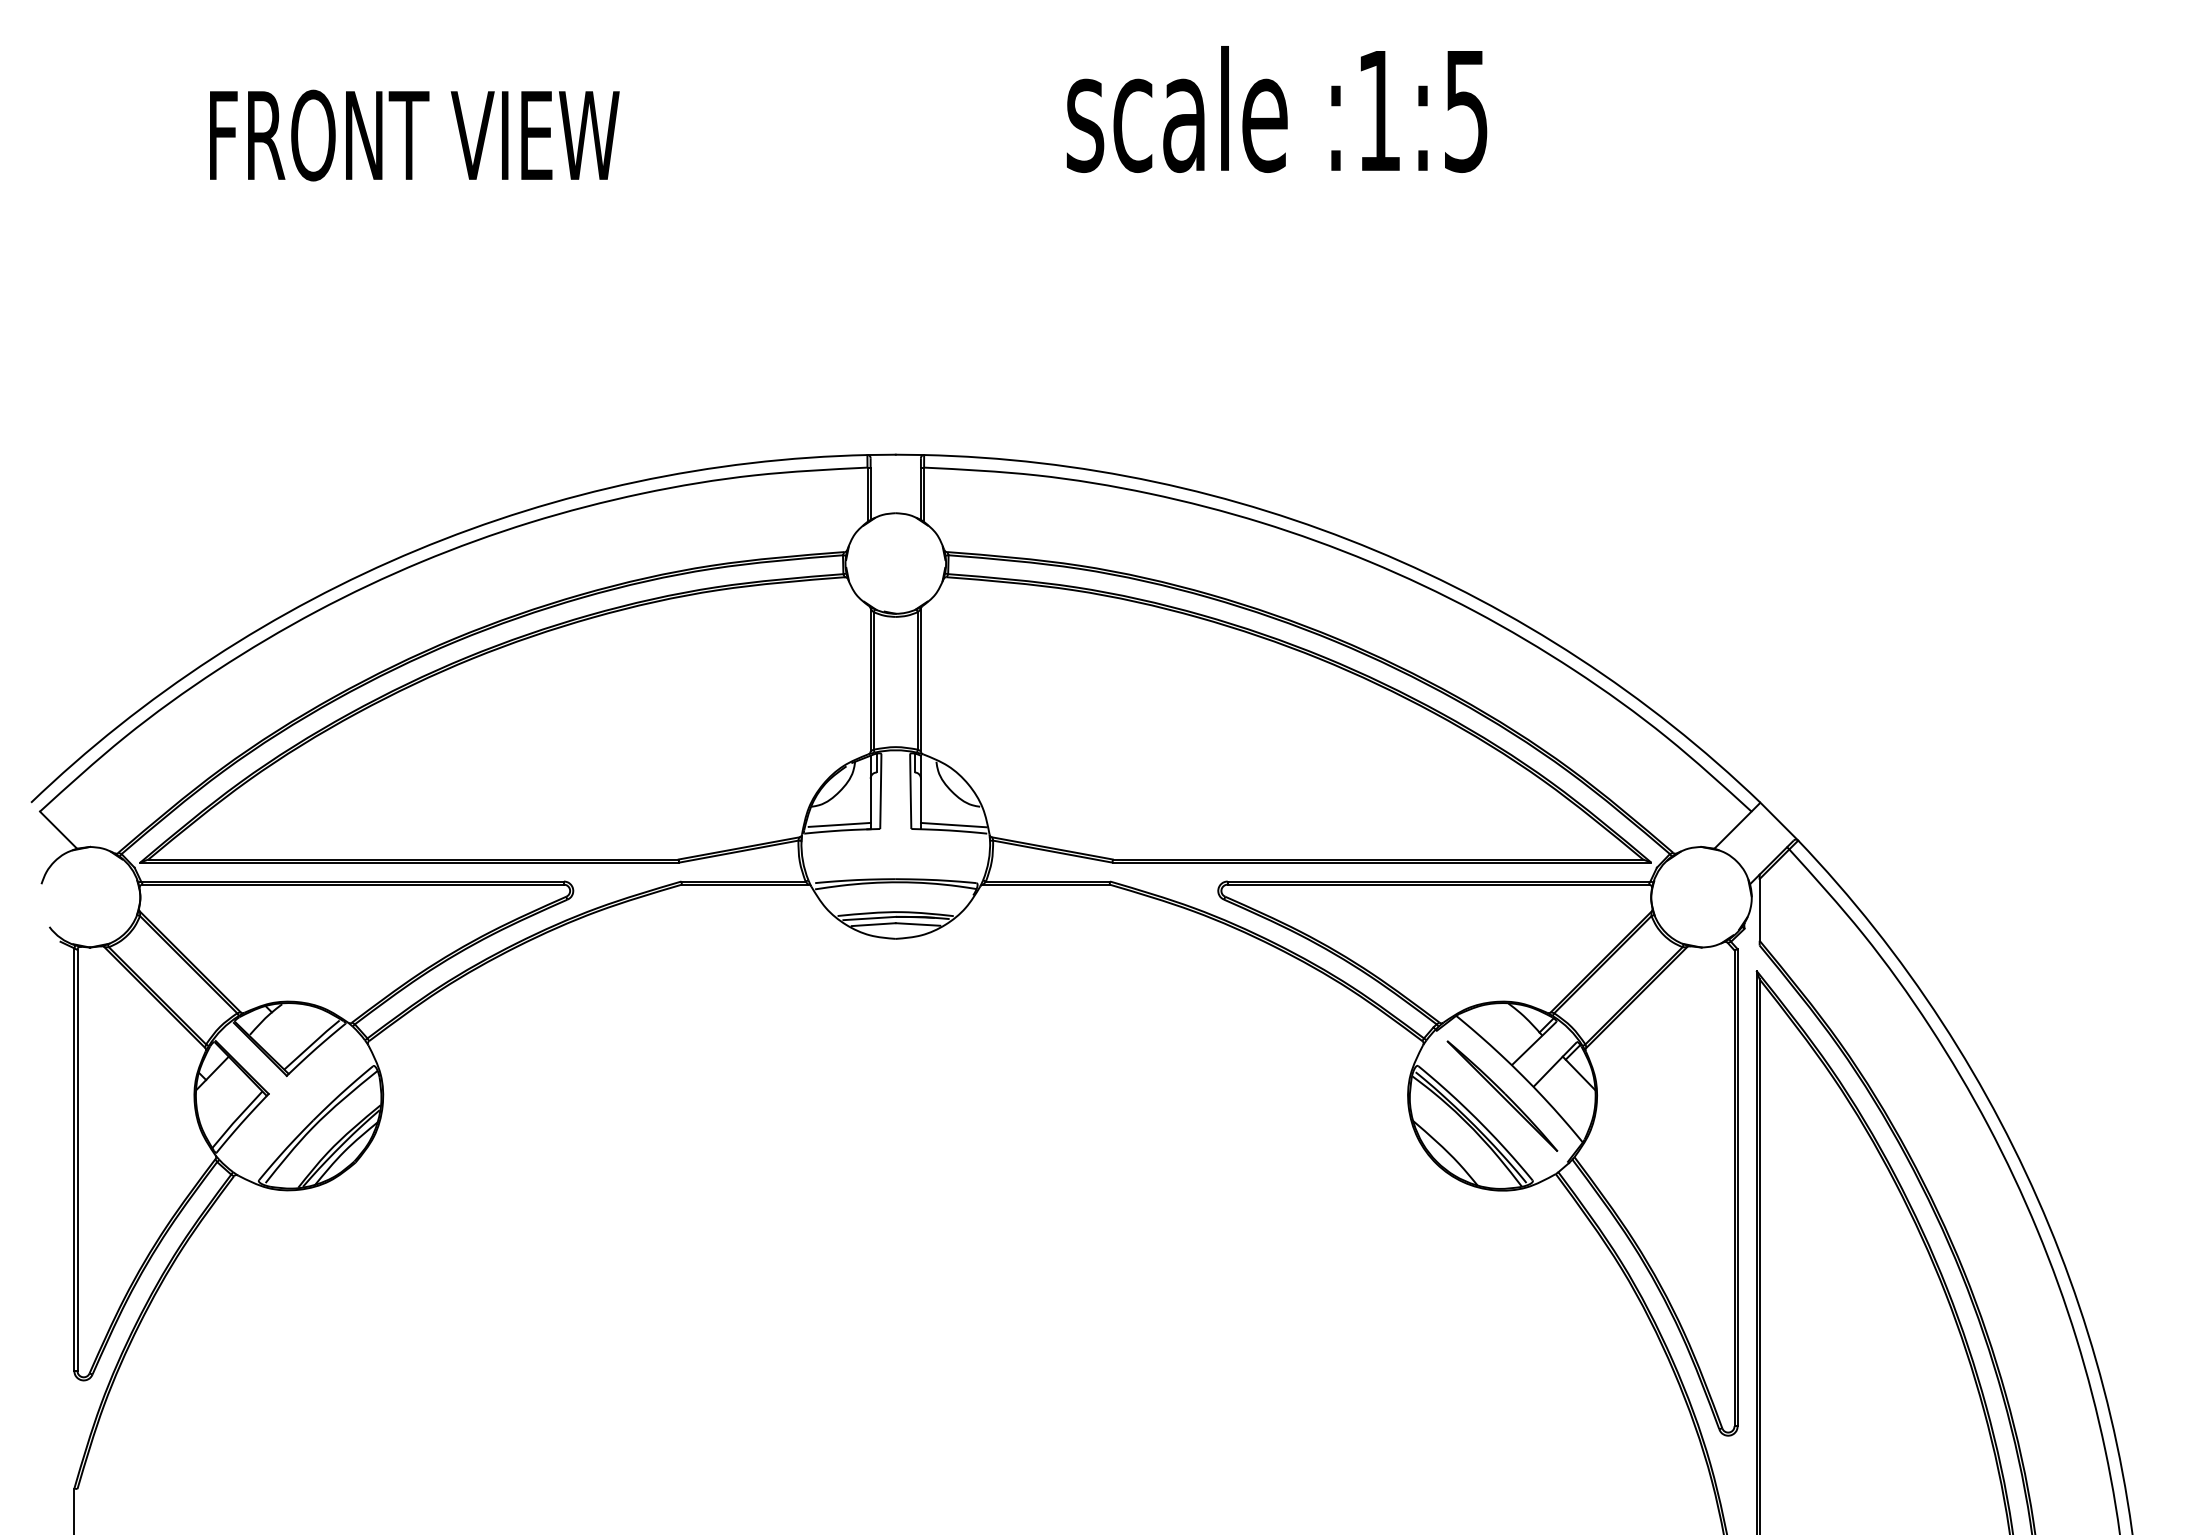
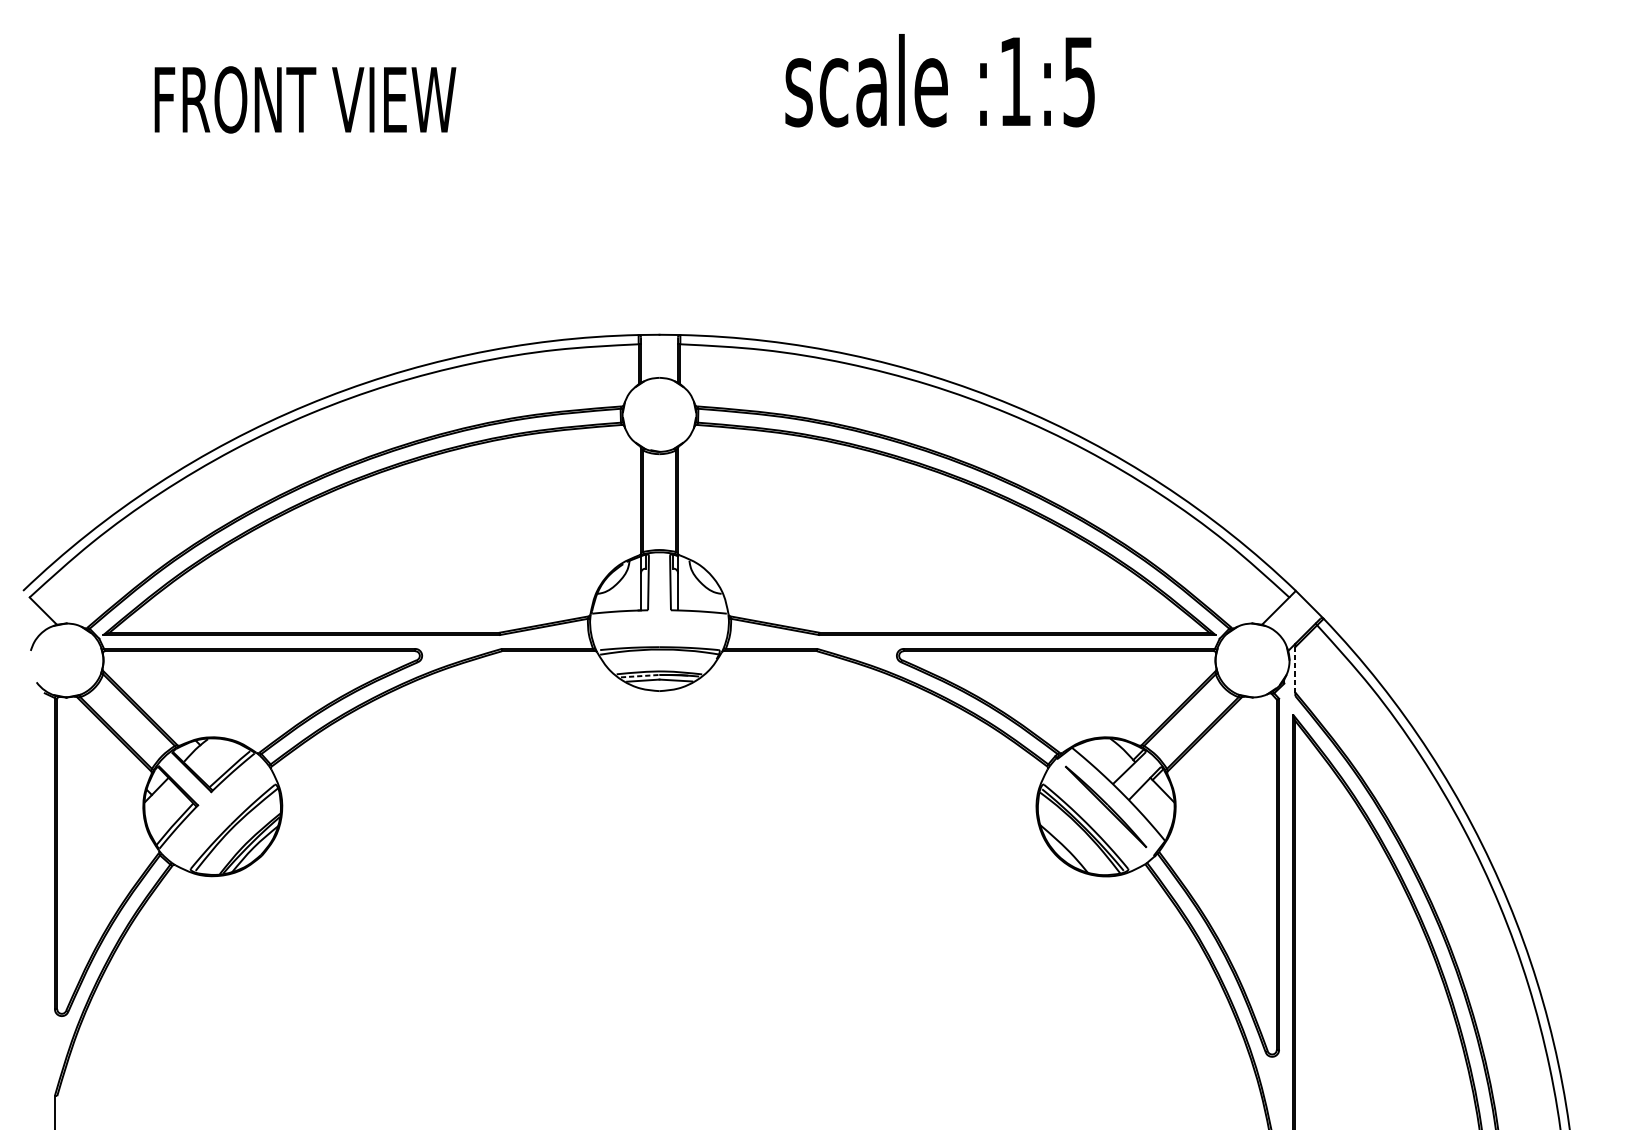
line: (839, 824) -> (618, 606), removed
line: (953, 824) -> (701, 606), removed
line: (1759, 909) -> (1295, 669), solid -> dashed
line: (870, 918) -> (640, 676), solid -> dashed

